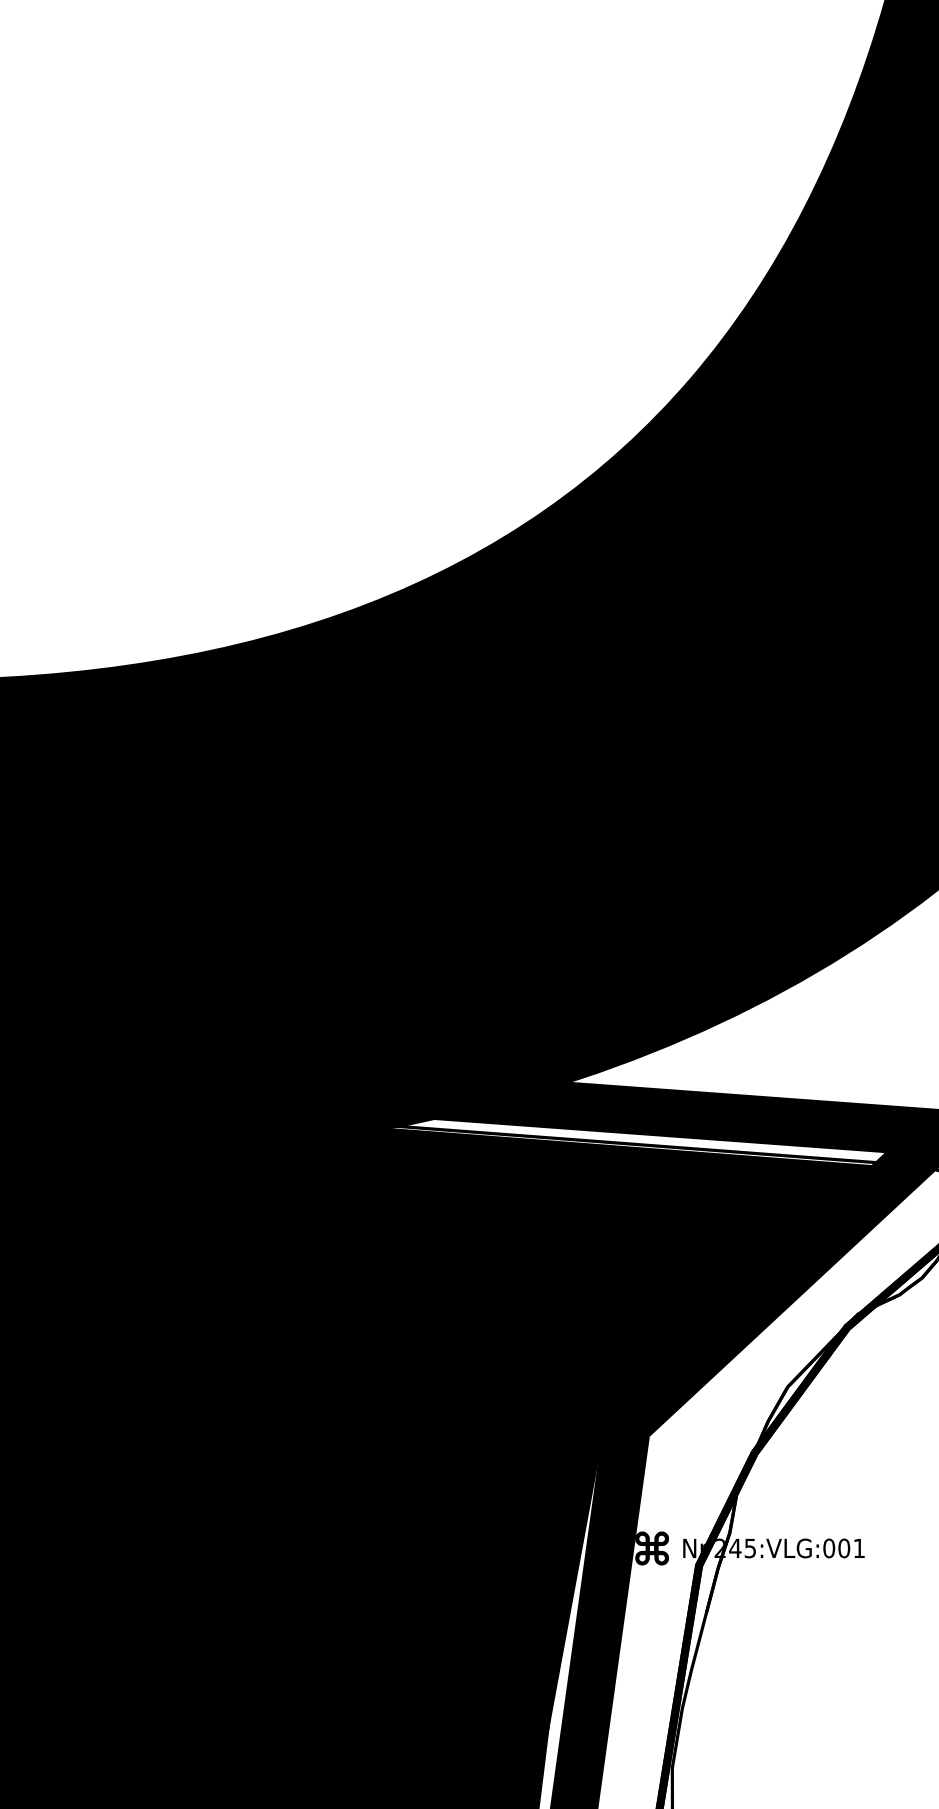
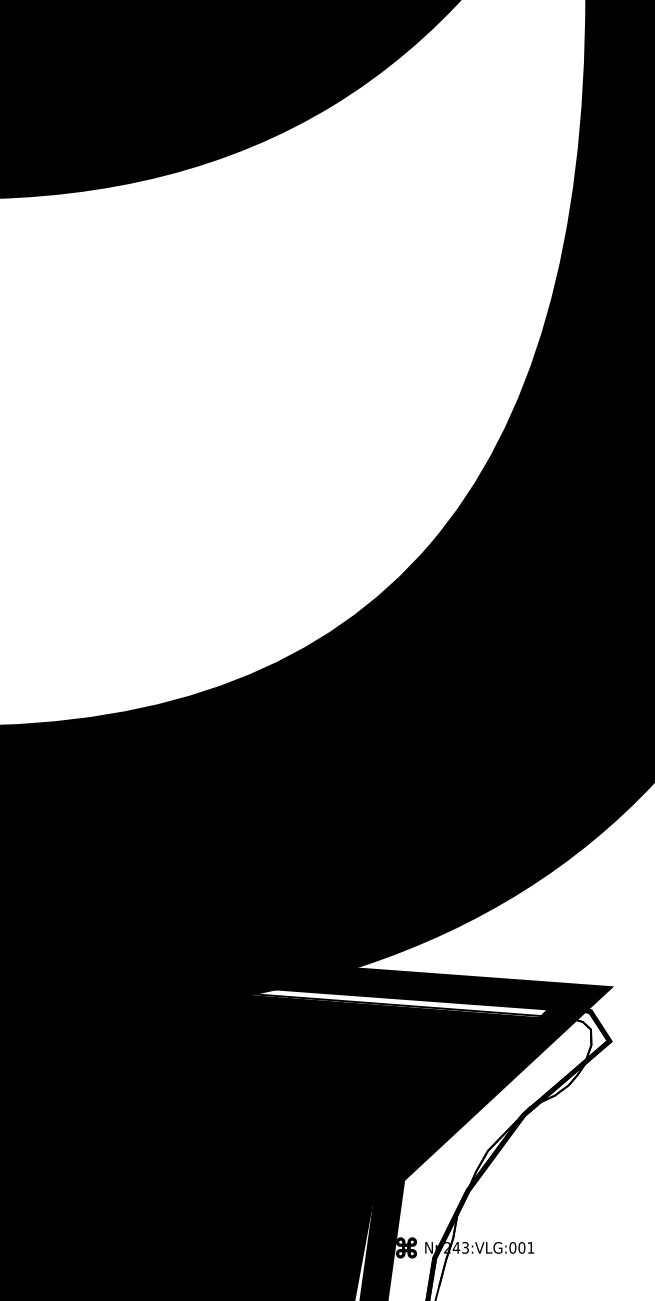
text: (750, 1547) -> (465, 1247), 245:VLG:001 -> 243:VLG:001

